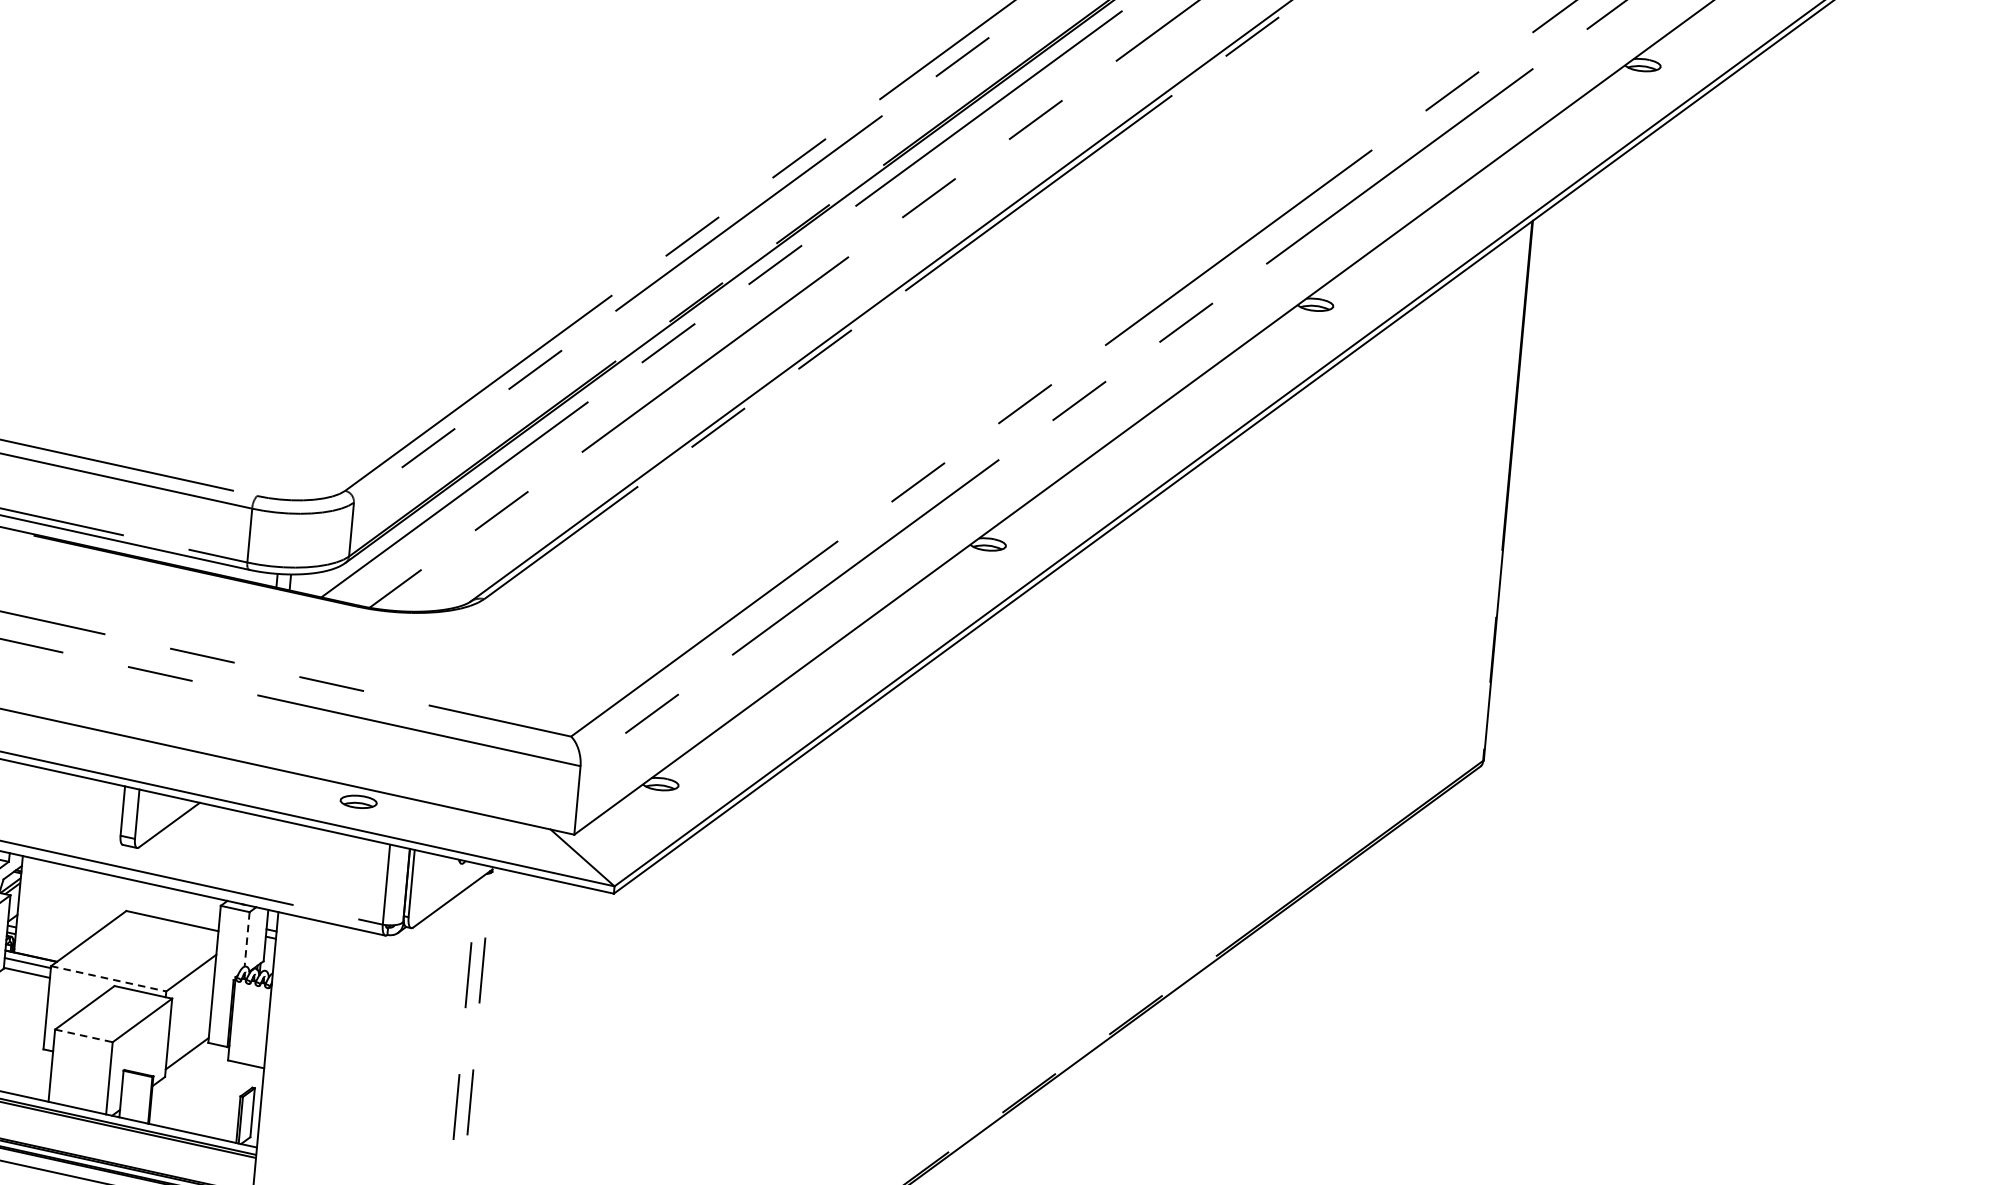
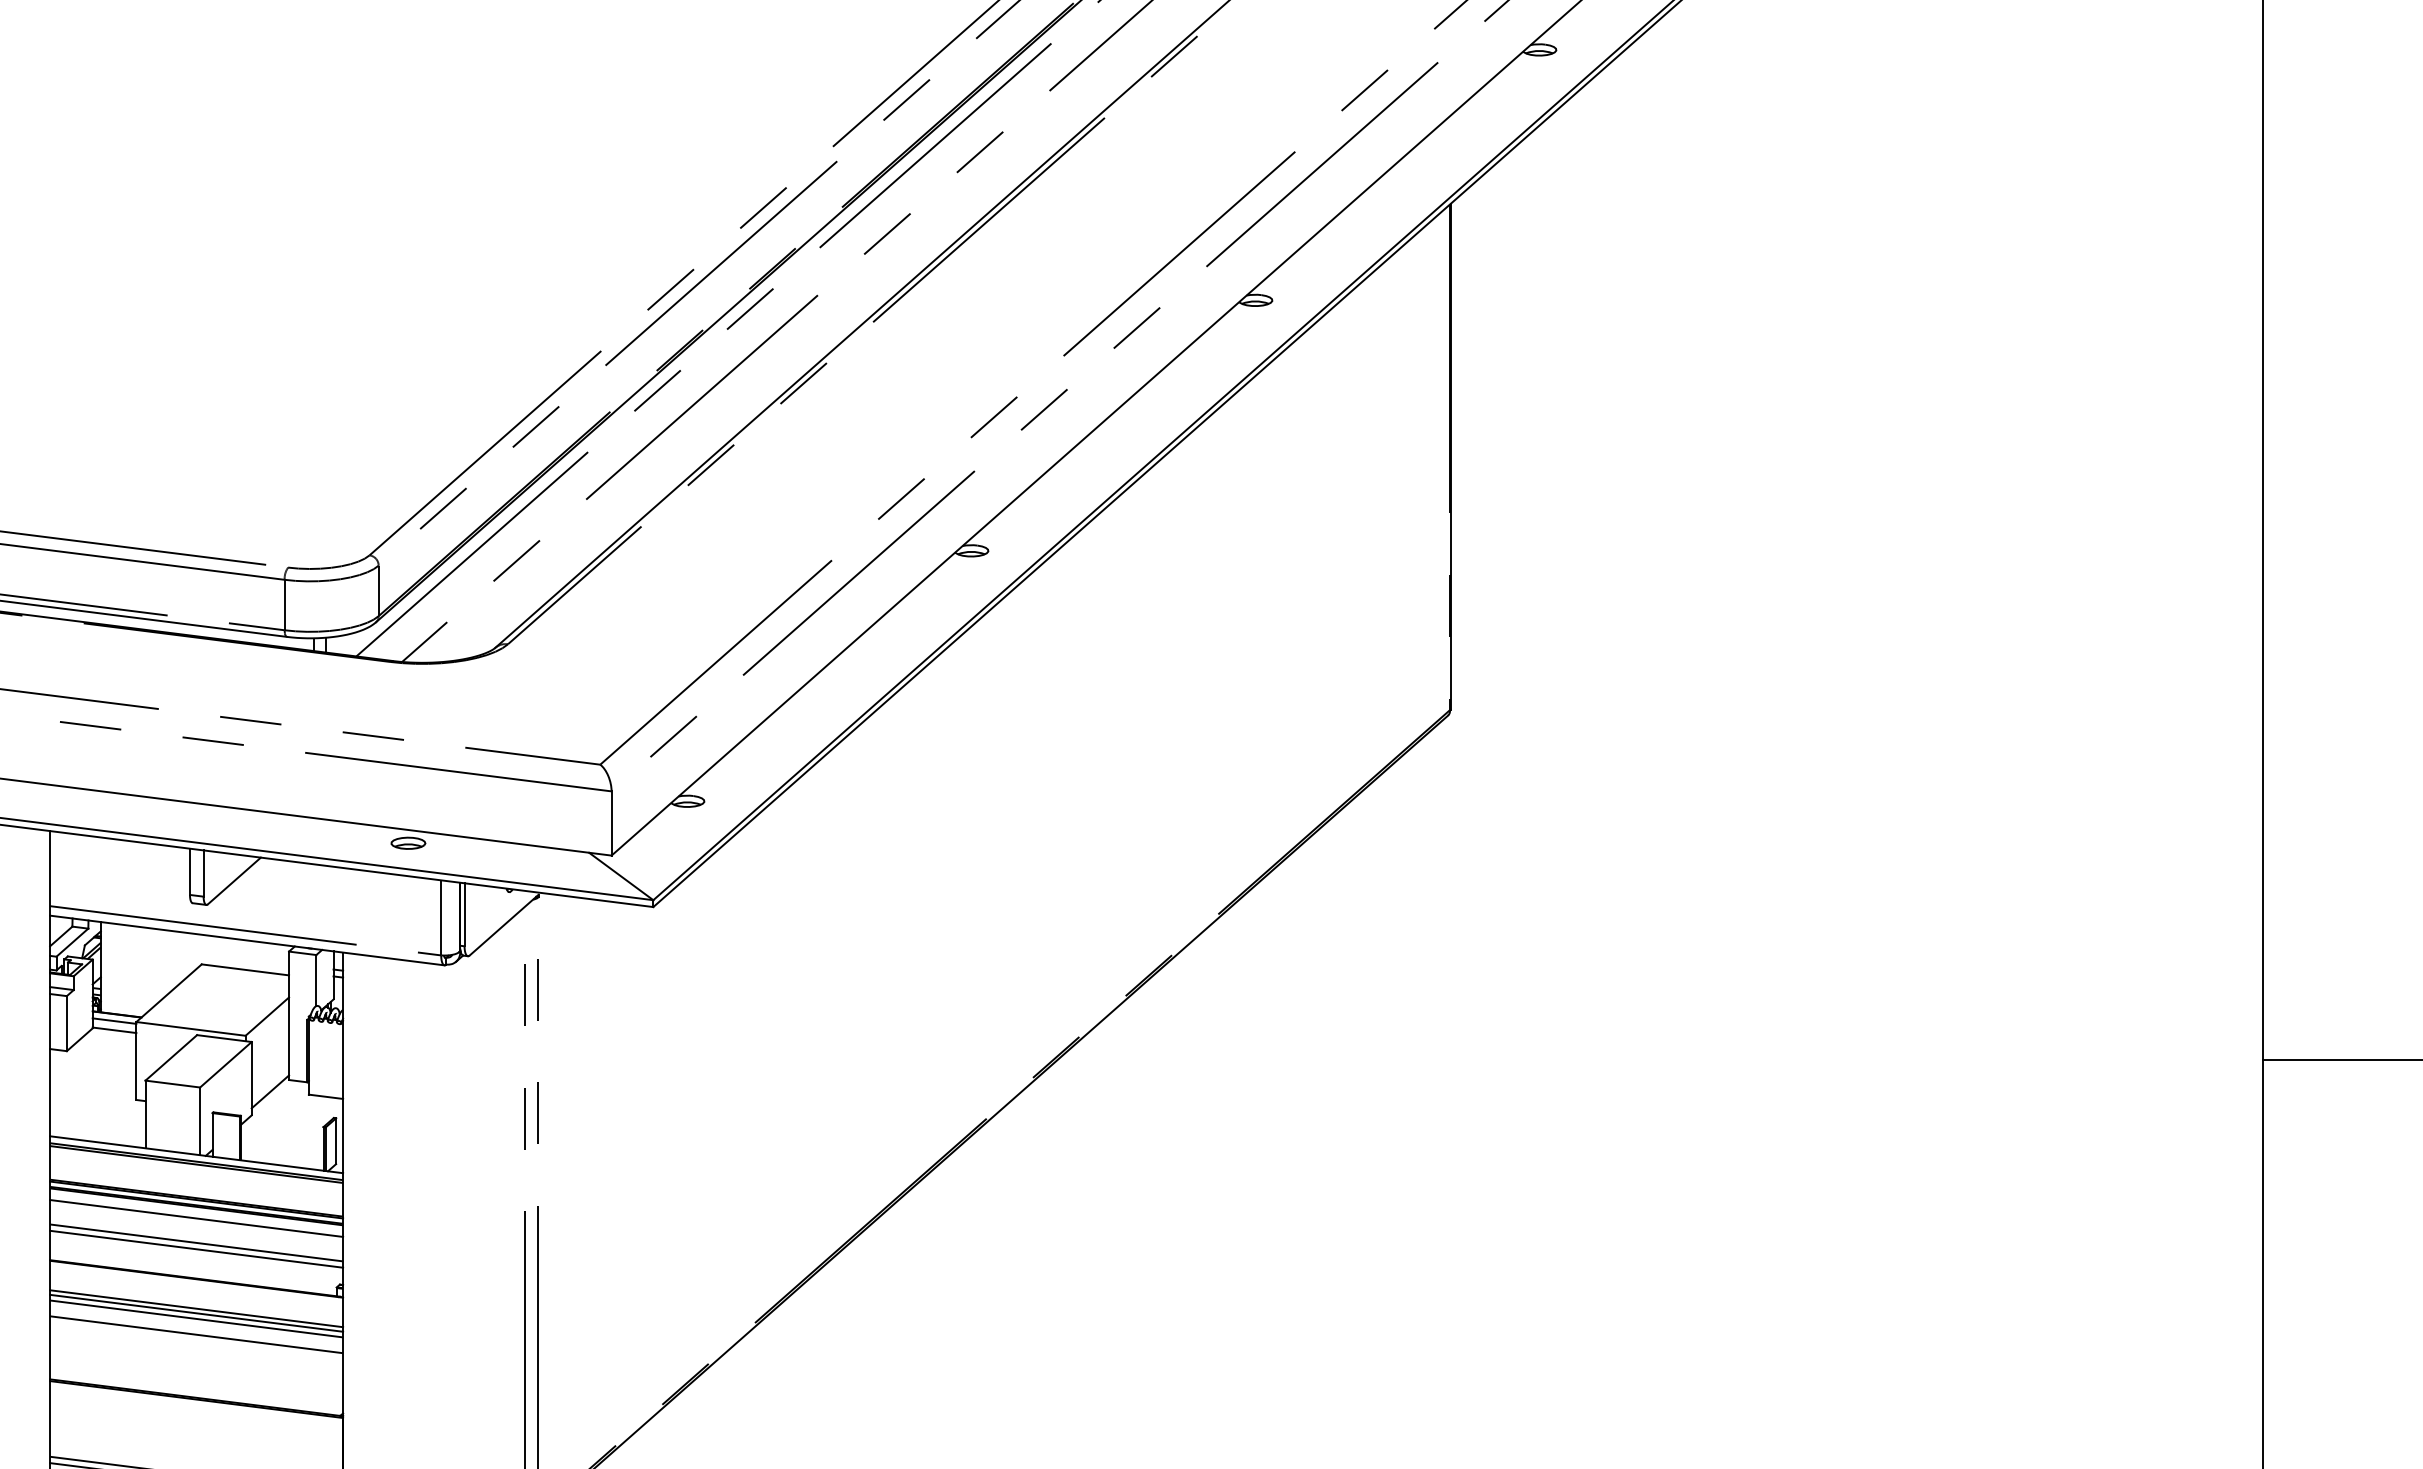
line: (247, 939) -> (316, 980), dashed -> solid
line: (109, 978) -> (191, 1028), dashed -> solid
line: (83, 1036) -> (172, 1084), dashed -> solid

